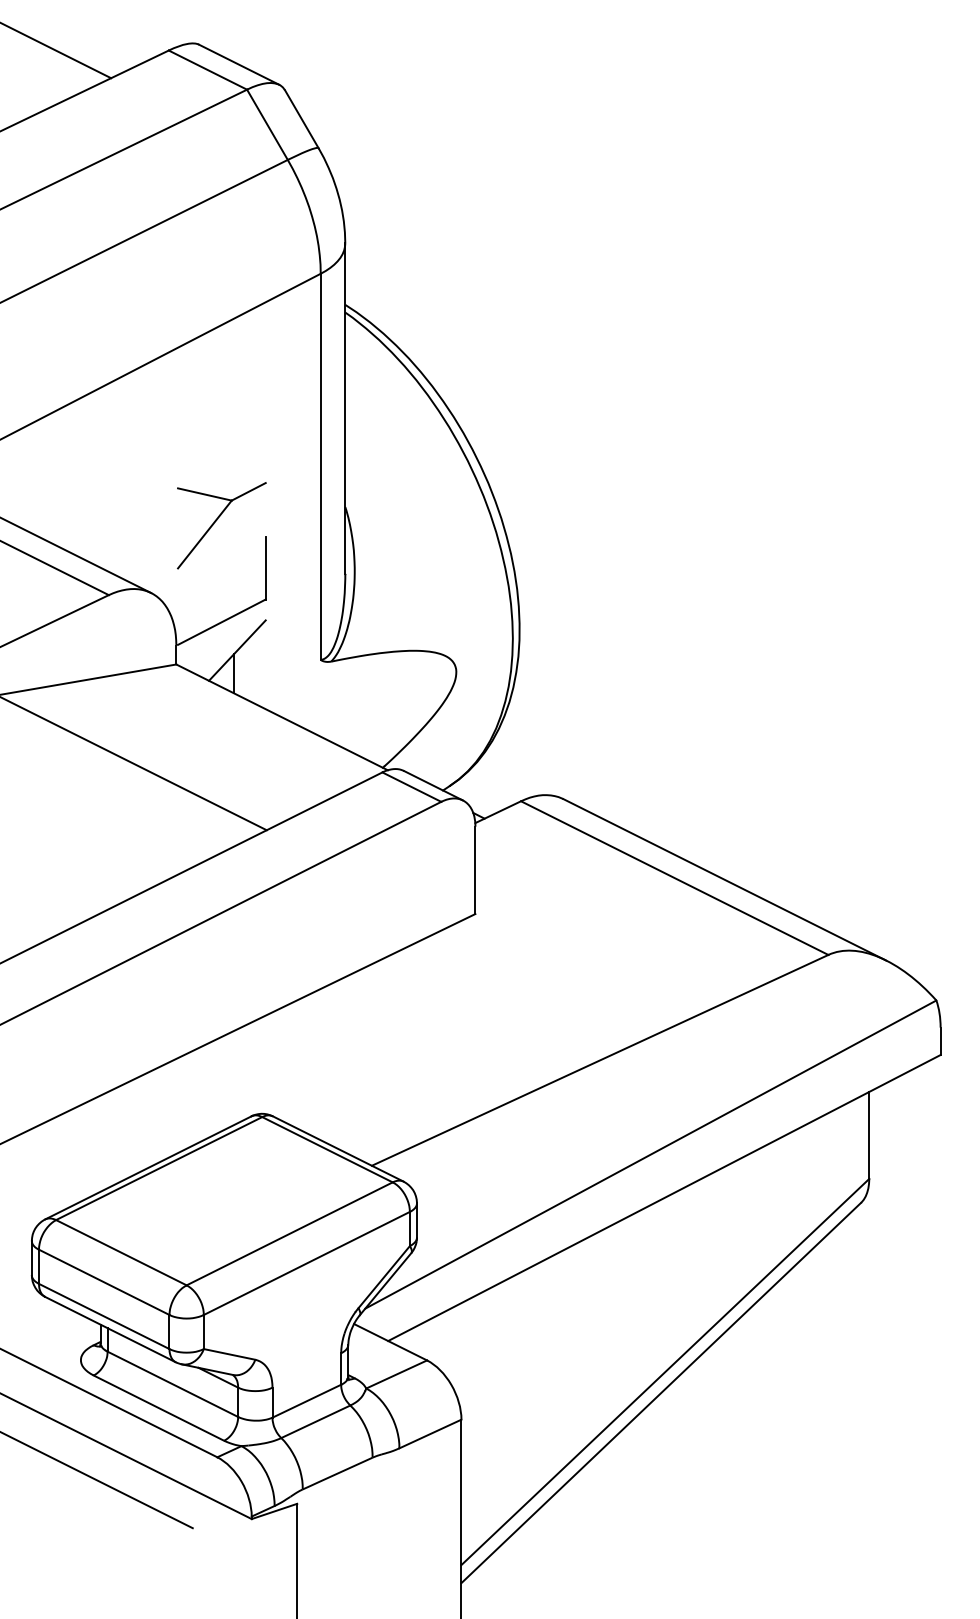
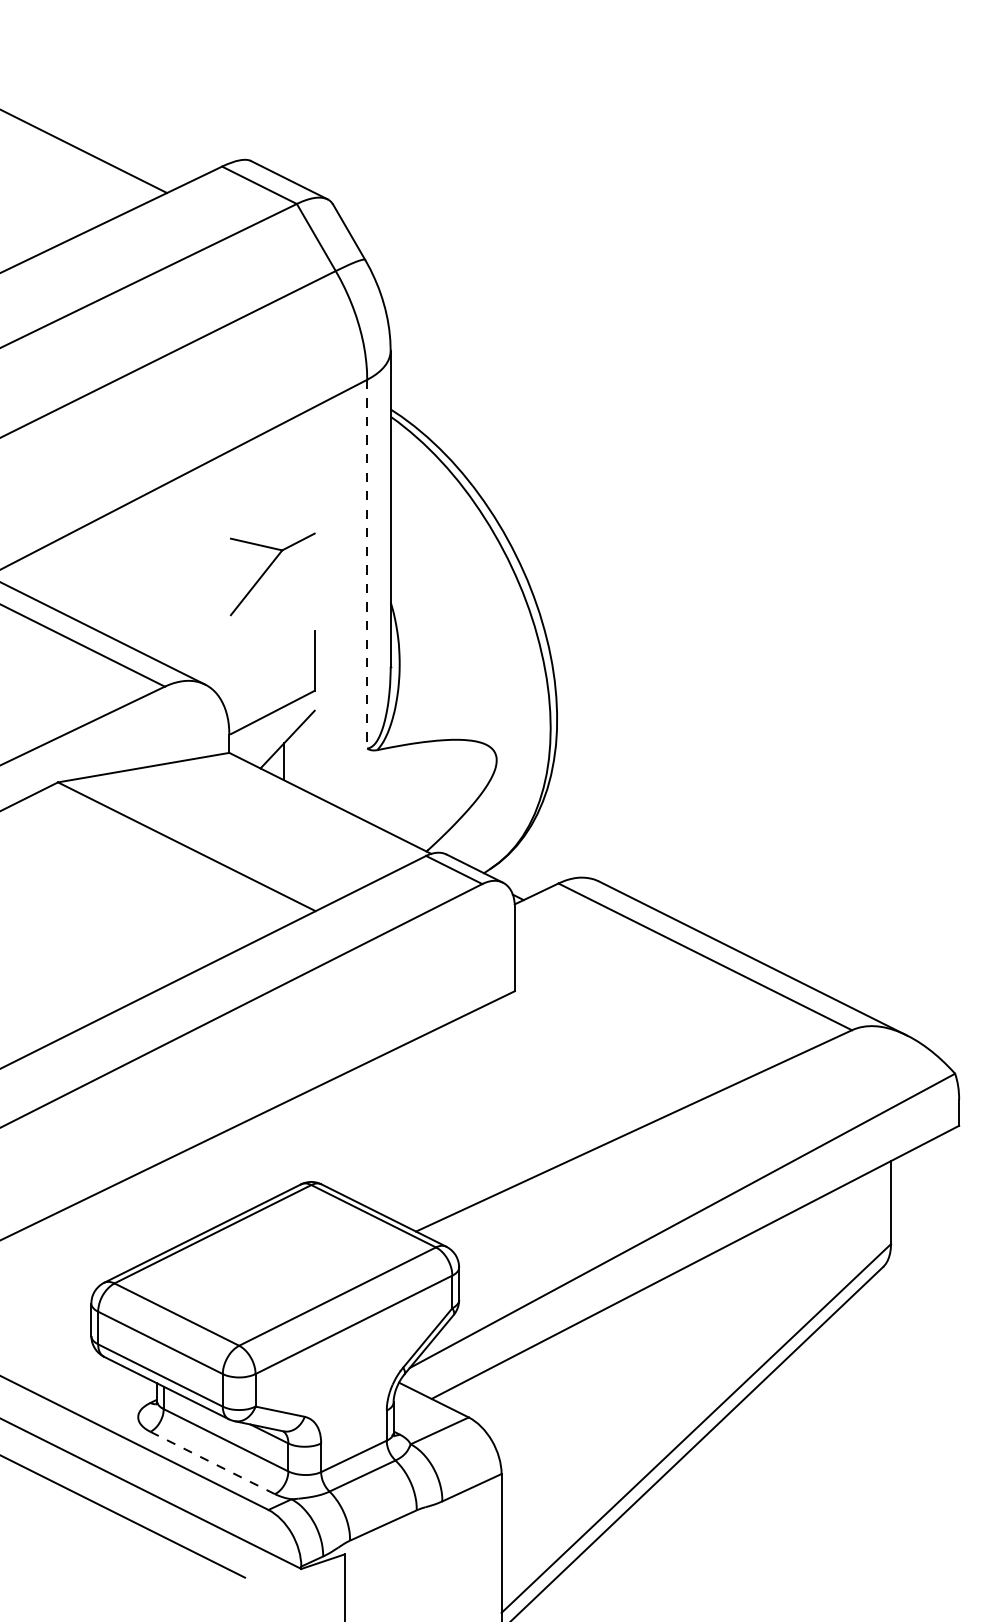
line: (321, 467) -> (367, 564), solid -> dashed
part: (217, 520) -> (268, 569), moved
line: (158, 1408) -> (212, 1463), solid -> dashed

